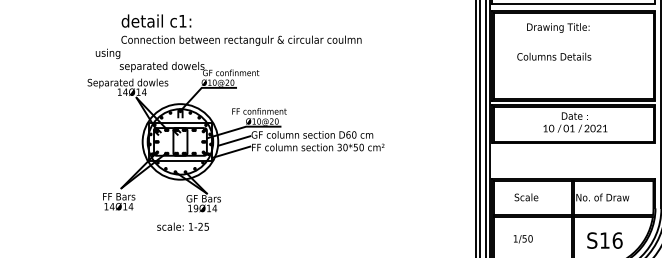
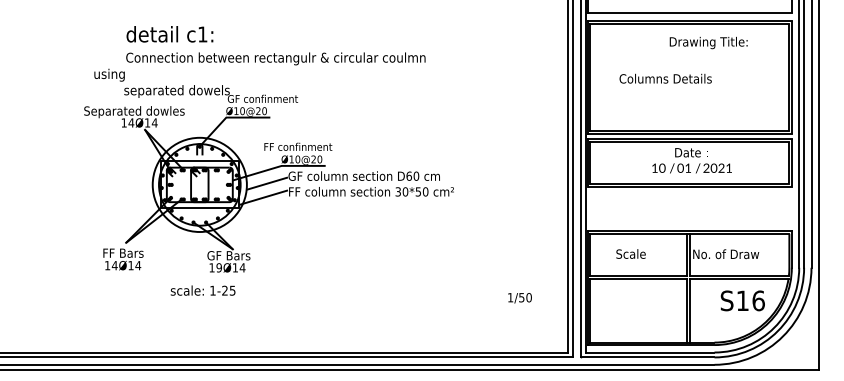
text: (558, 27) -> (708, 42), moved
text: (522, 239) -> (519, 298), moved
text: (604, 240) -> (742, 300), moved

